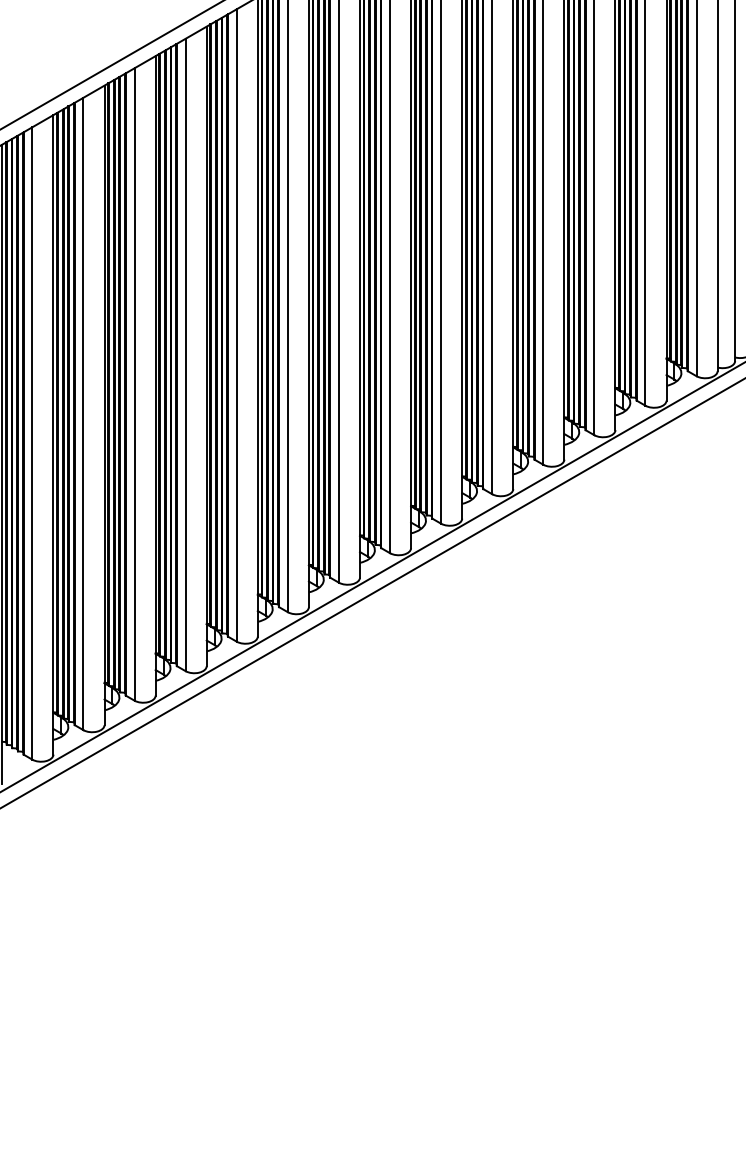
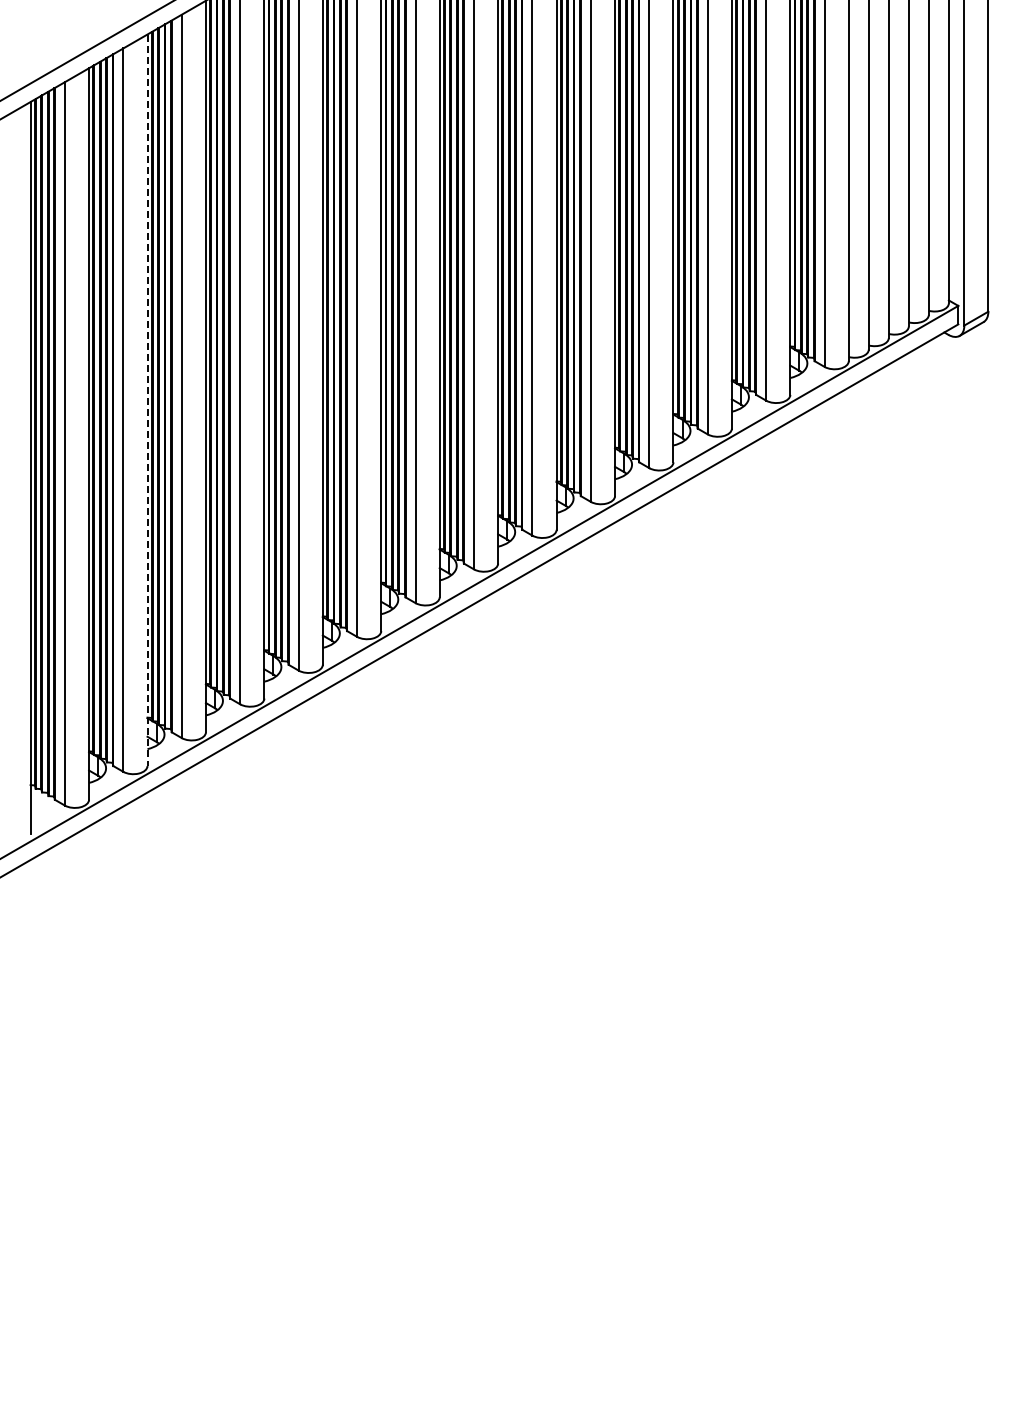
line: (104, 405) -> (147, 400), solid -> dashed

